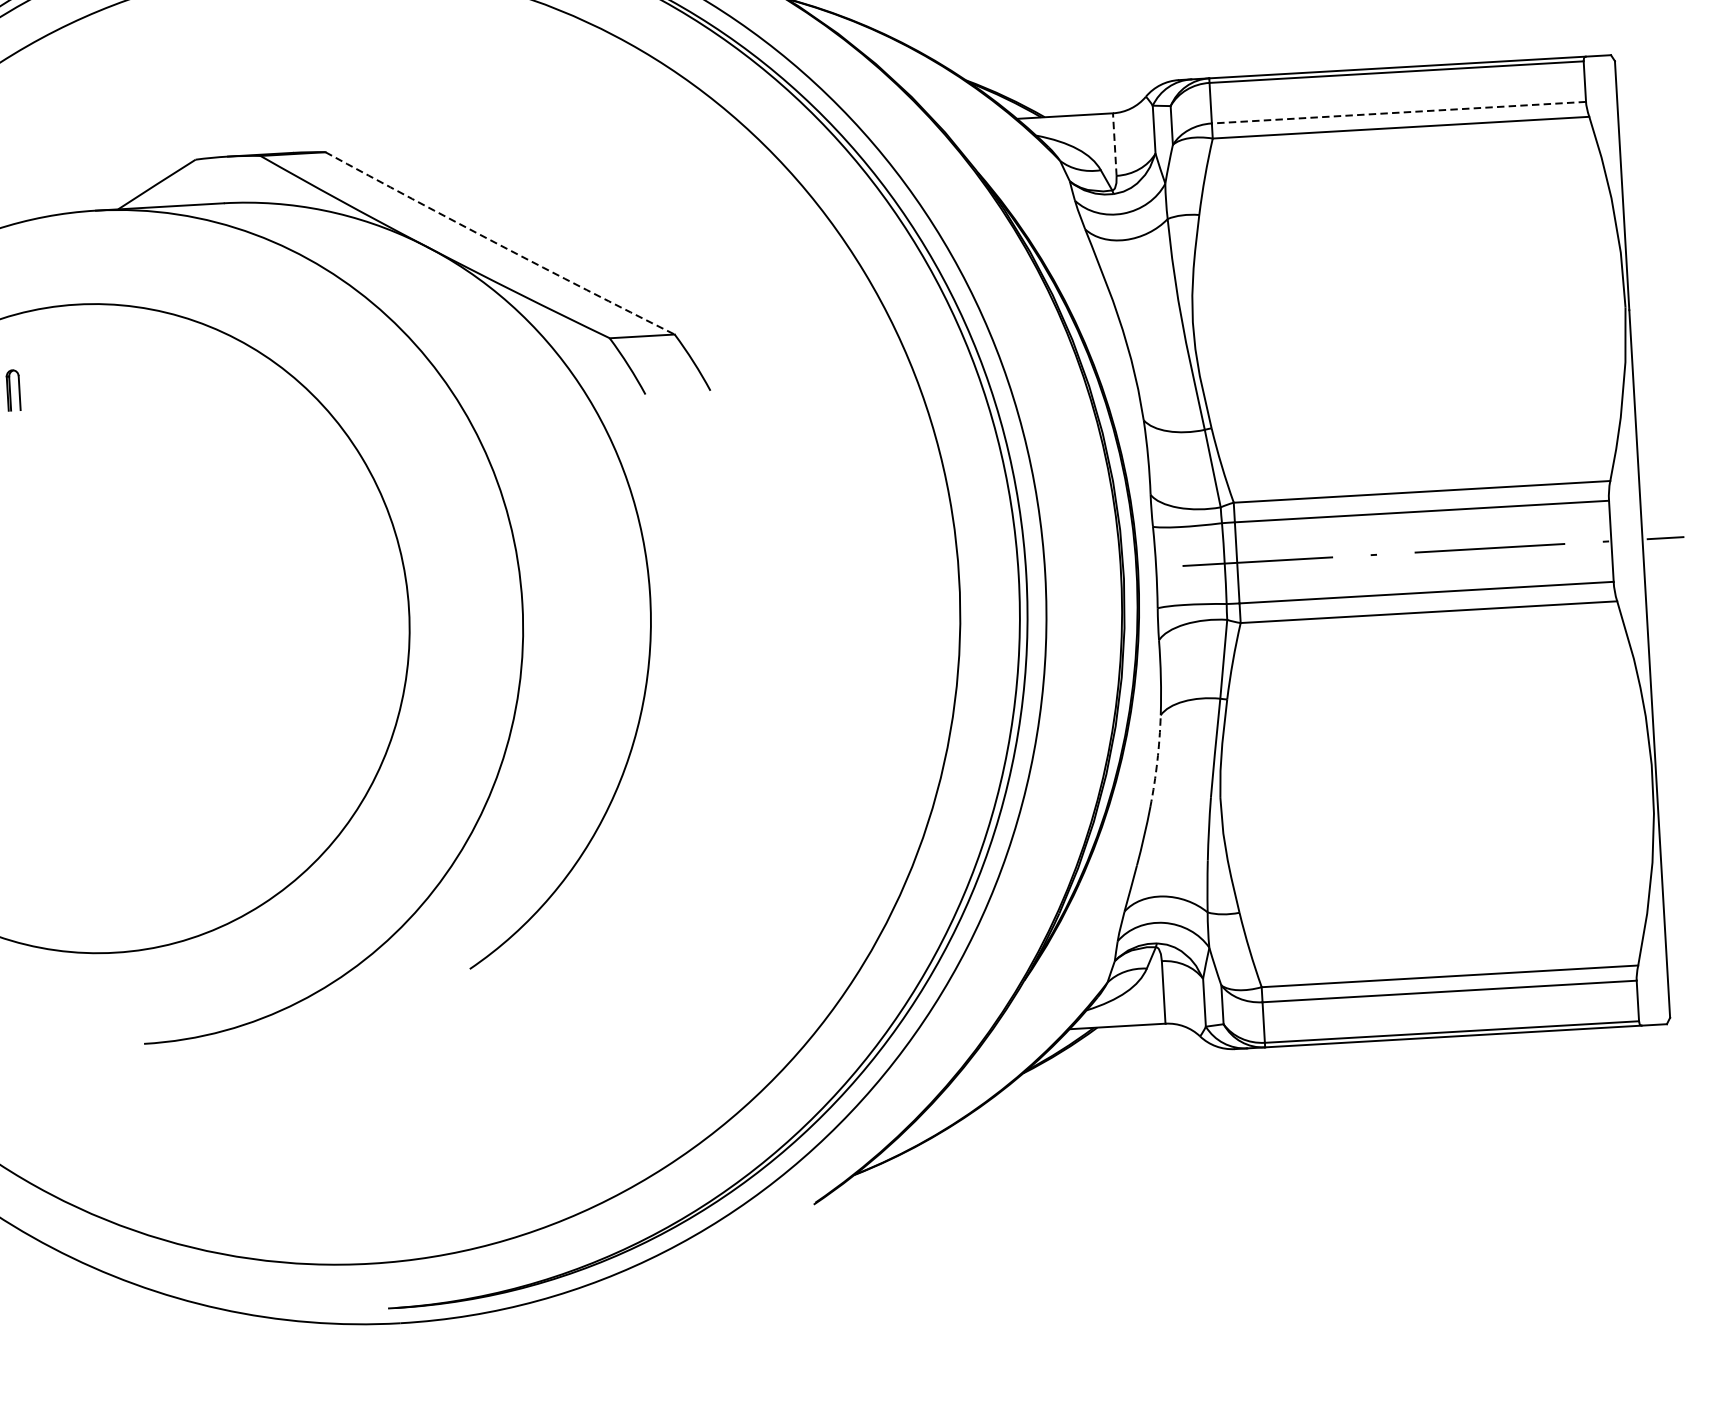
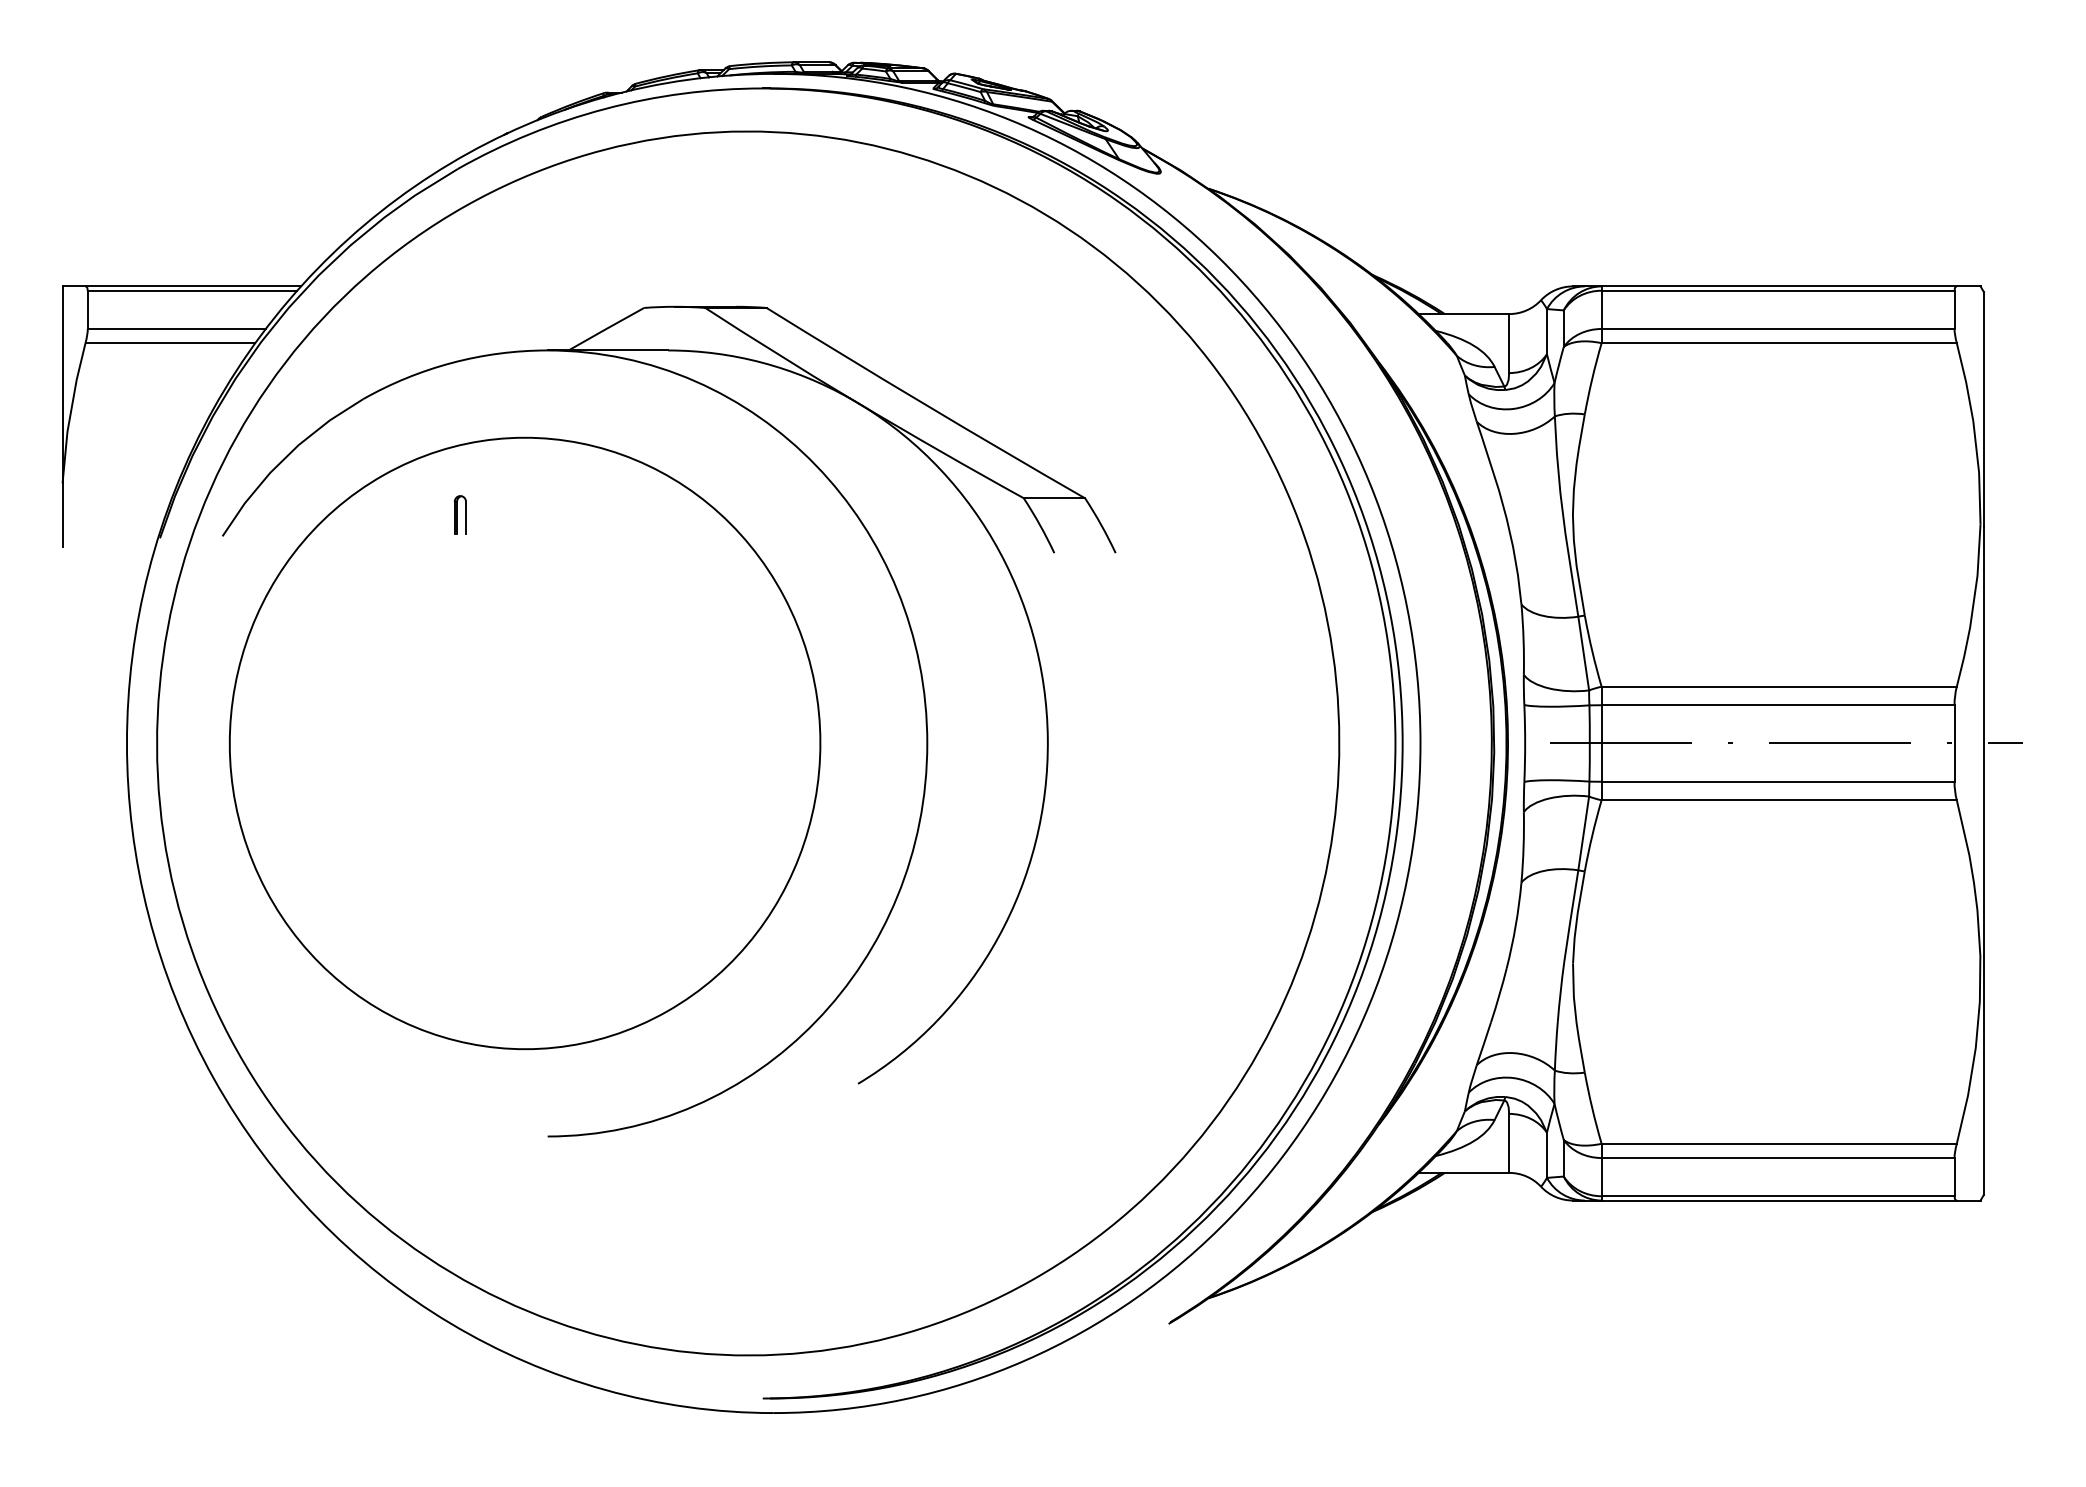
line: (1398, 112) -> (1777, 328), dashed -> solid
line: (1115, 144) -> (1509, 343), dashed -> solid
arc: (499, 244) -> (925, 404), dashed -> solid
arc: (1157, 761) -> (1515, 925), dashed -> solid

